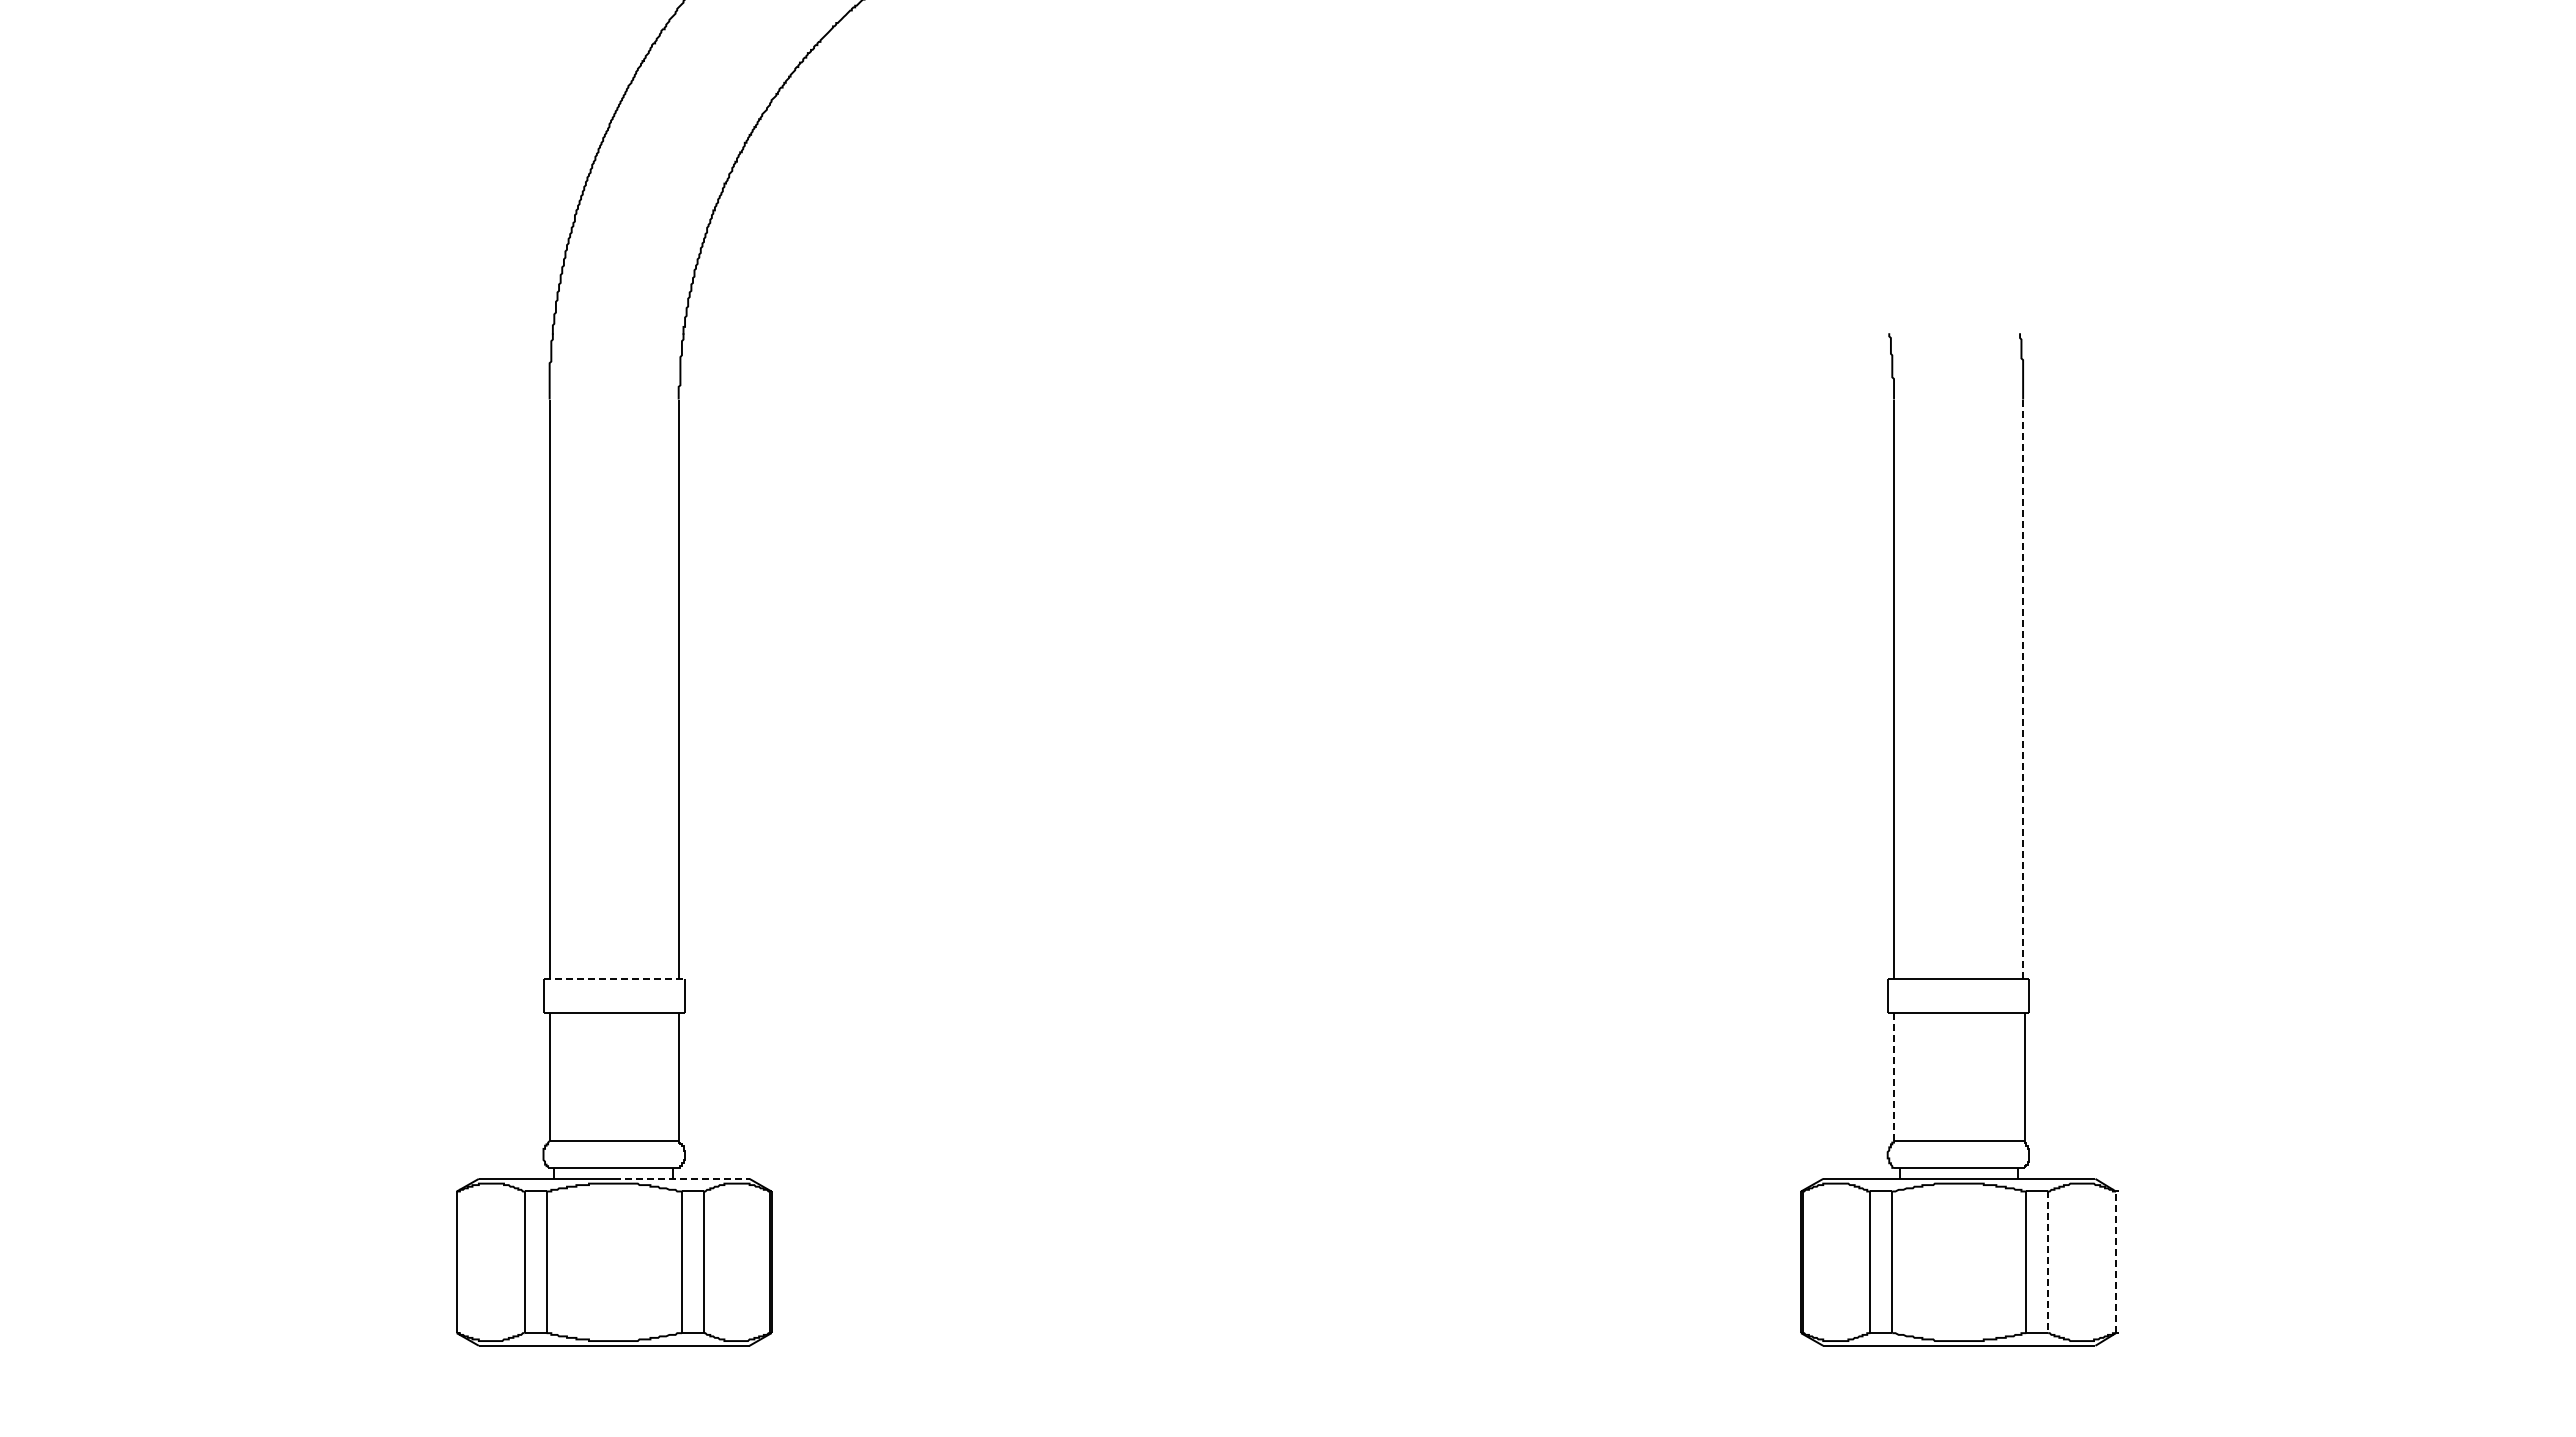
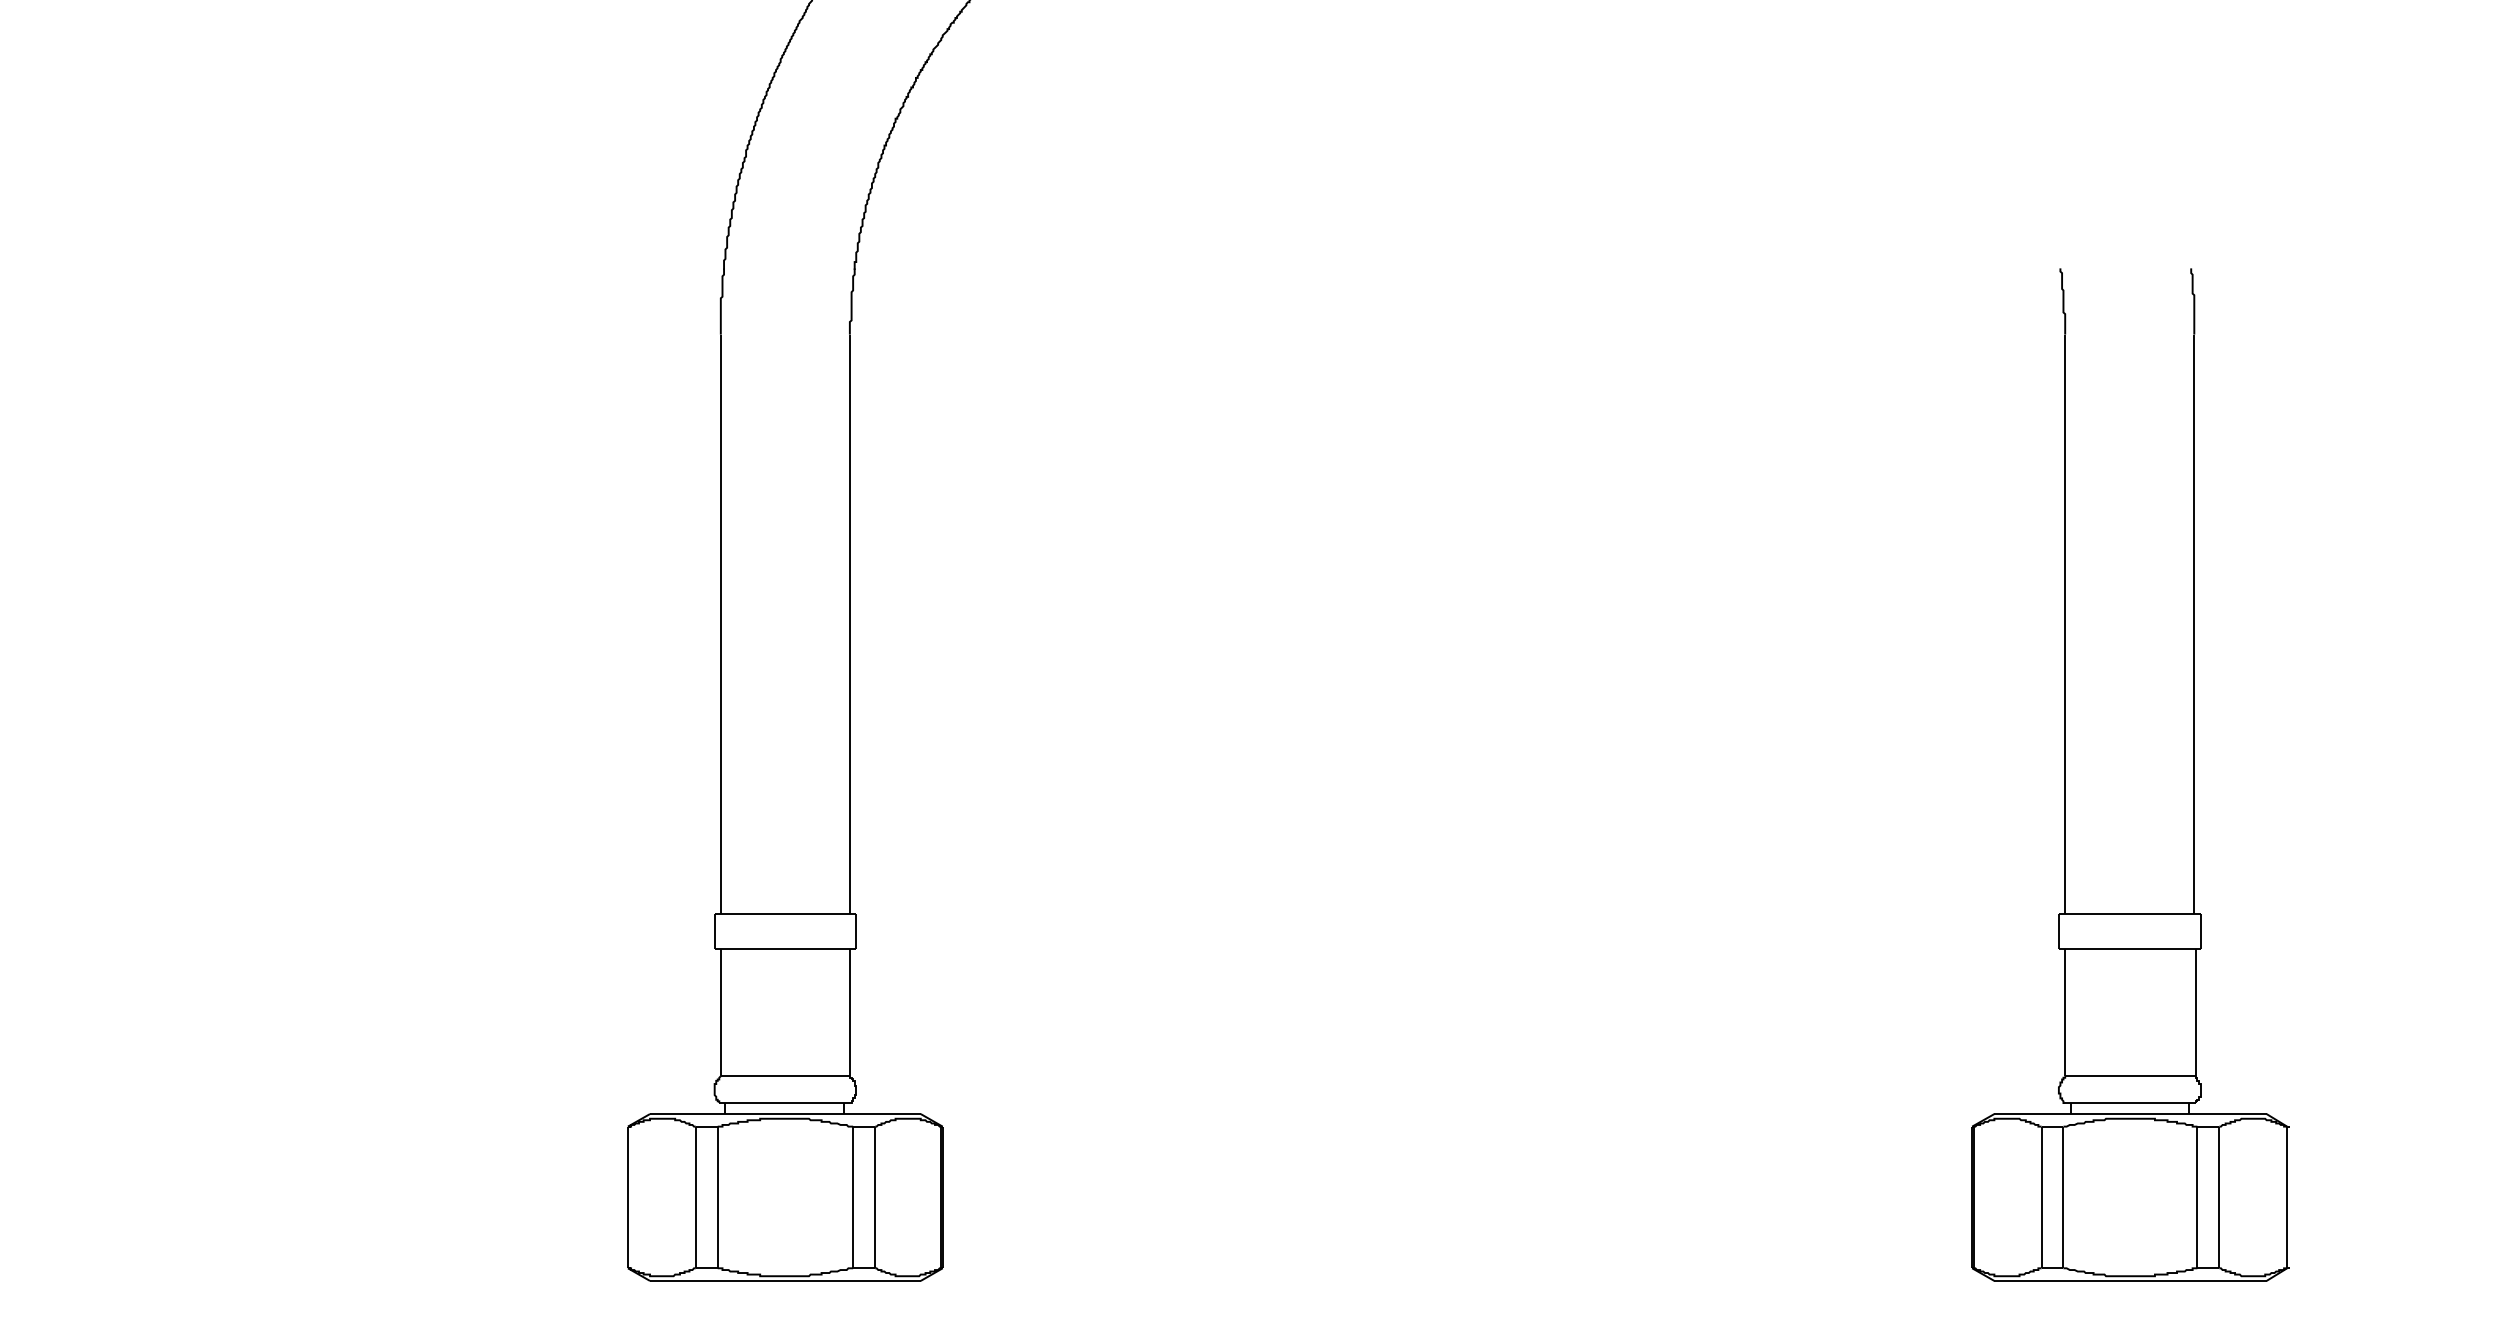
line: (2023, 689) -> (2194, 624), dashed -> solid
line: (614, 978) -> (785, 913), dashed -> solid
line: (1894, 1077) -> (2065, 1012), dashed -> solid
line: (681, 1178) -> (852, 1113), dashed -> solid
line: (2048, 1262) -> (2219, 1197), dashed -> solid
line: (2115, 1262) -> (2286, 1197), dashed -> solid

